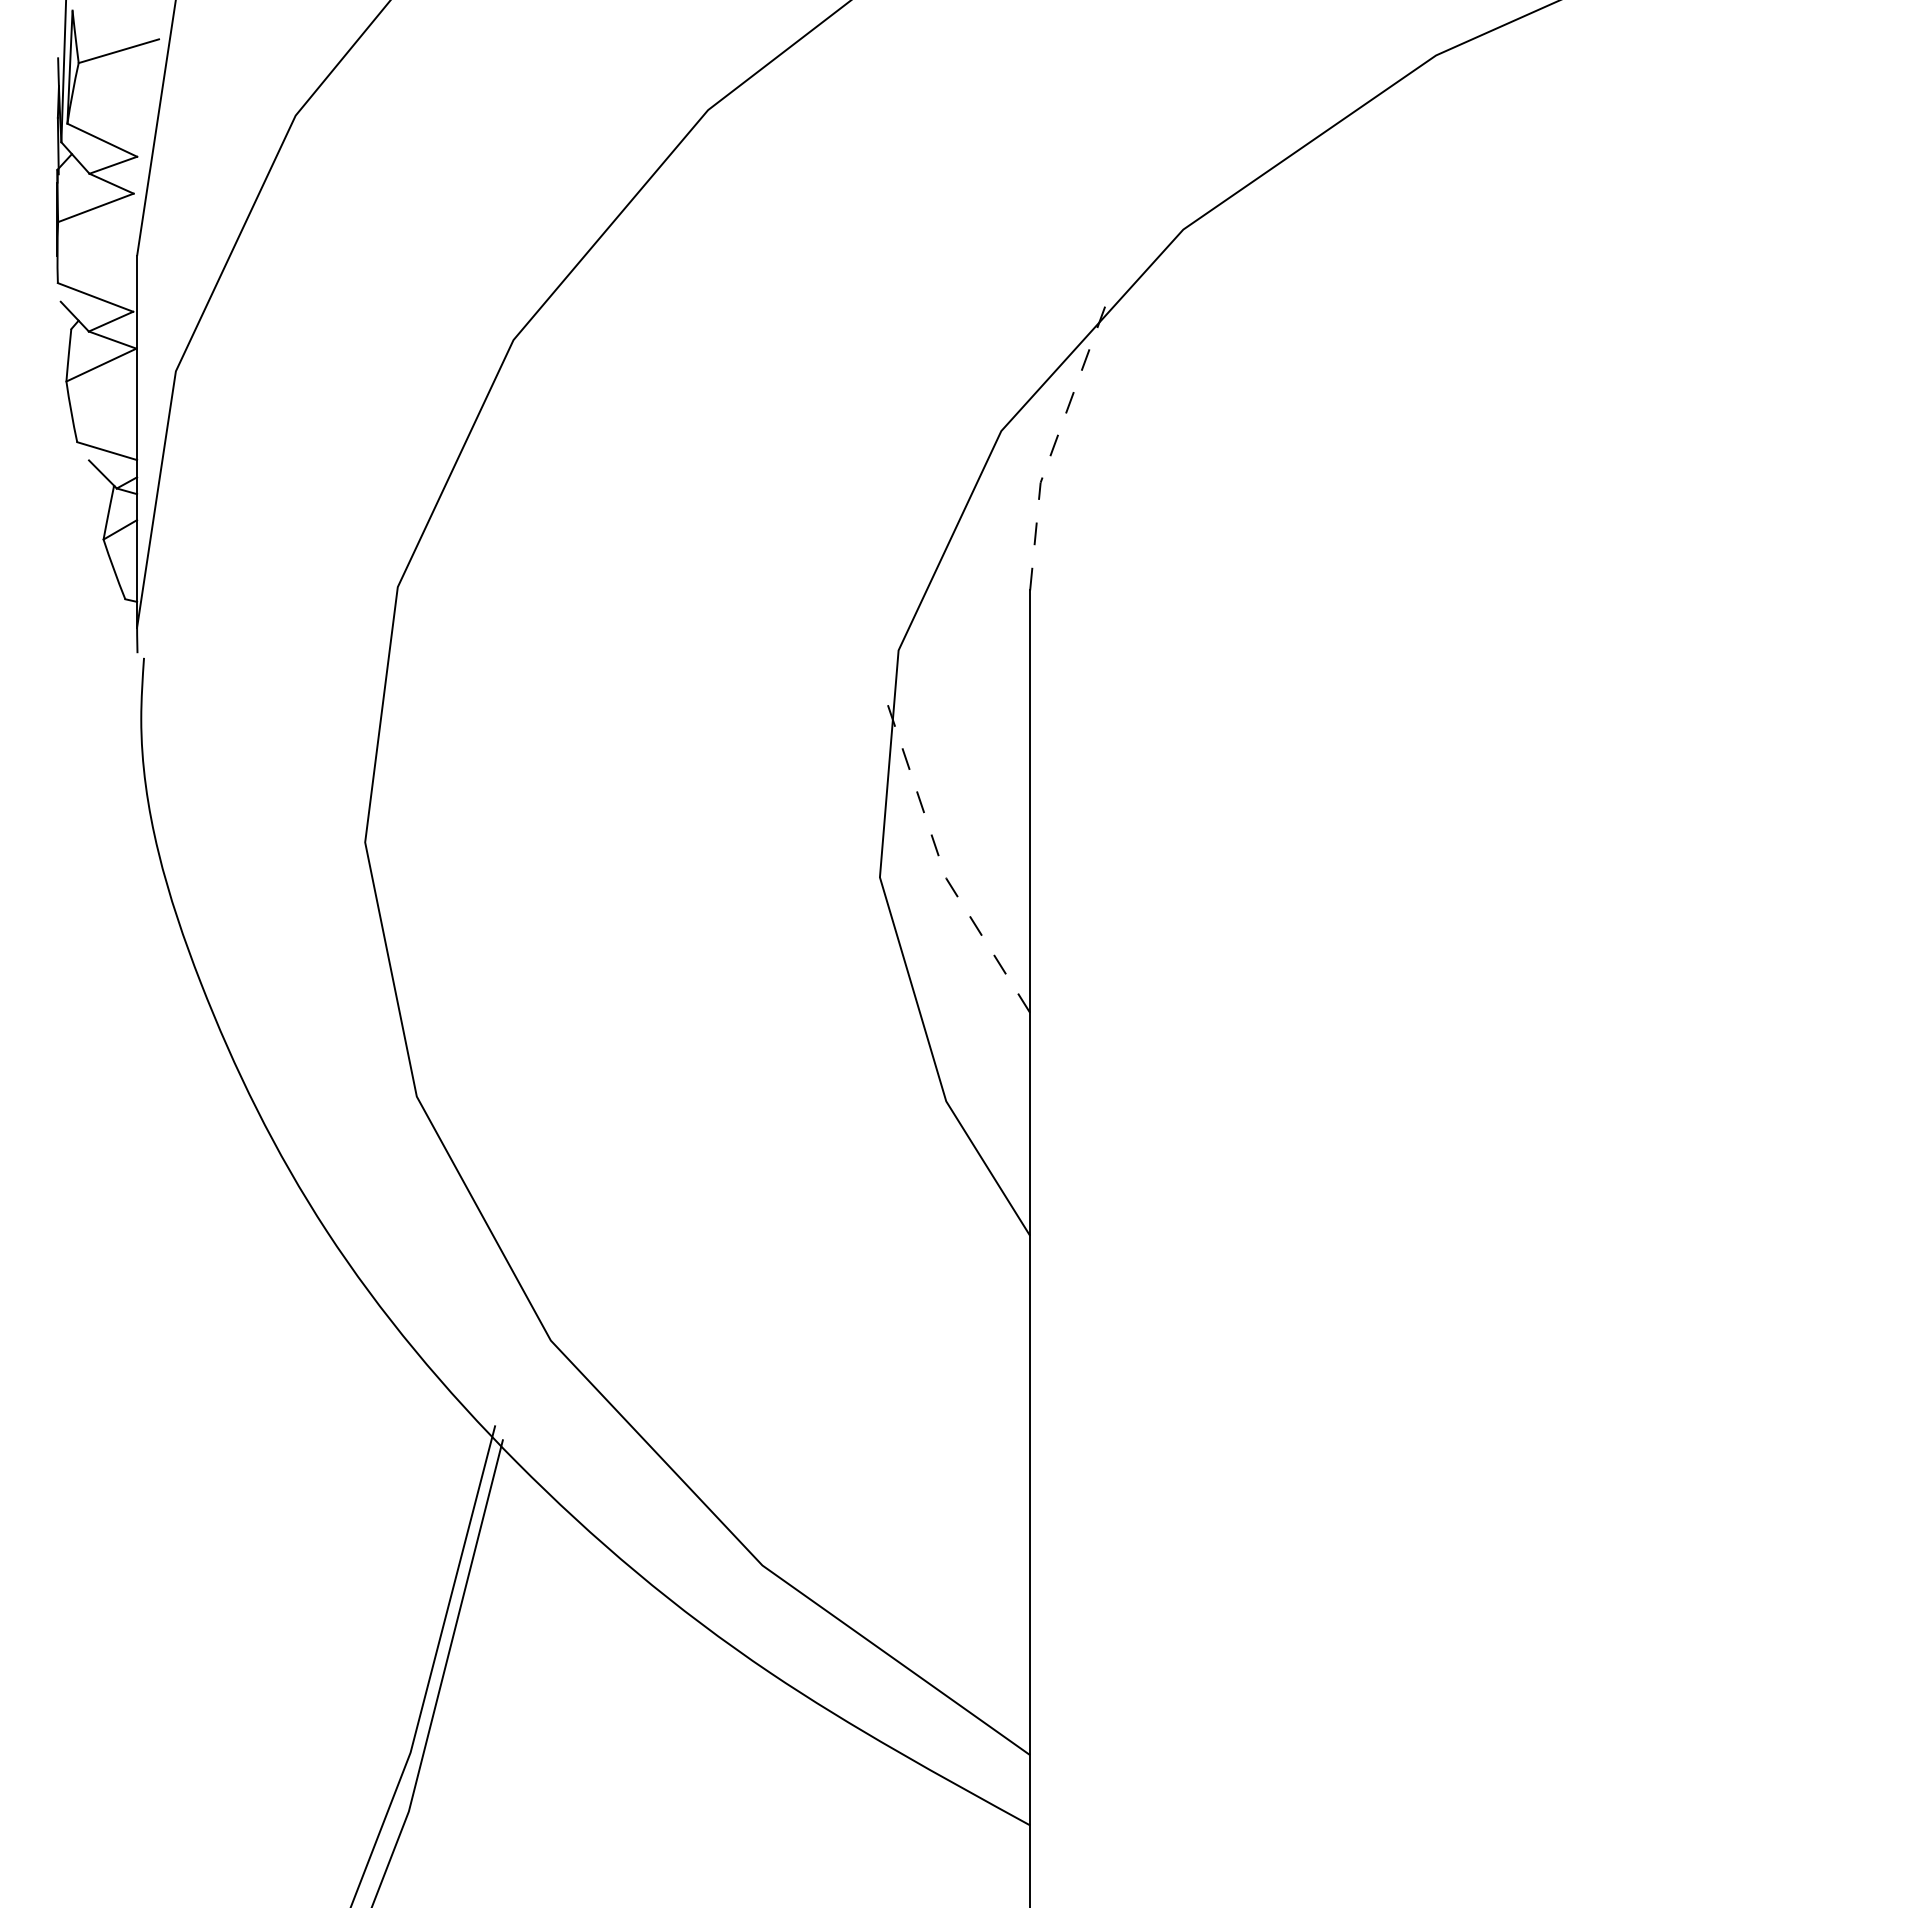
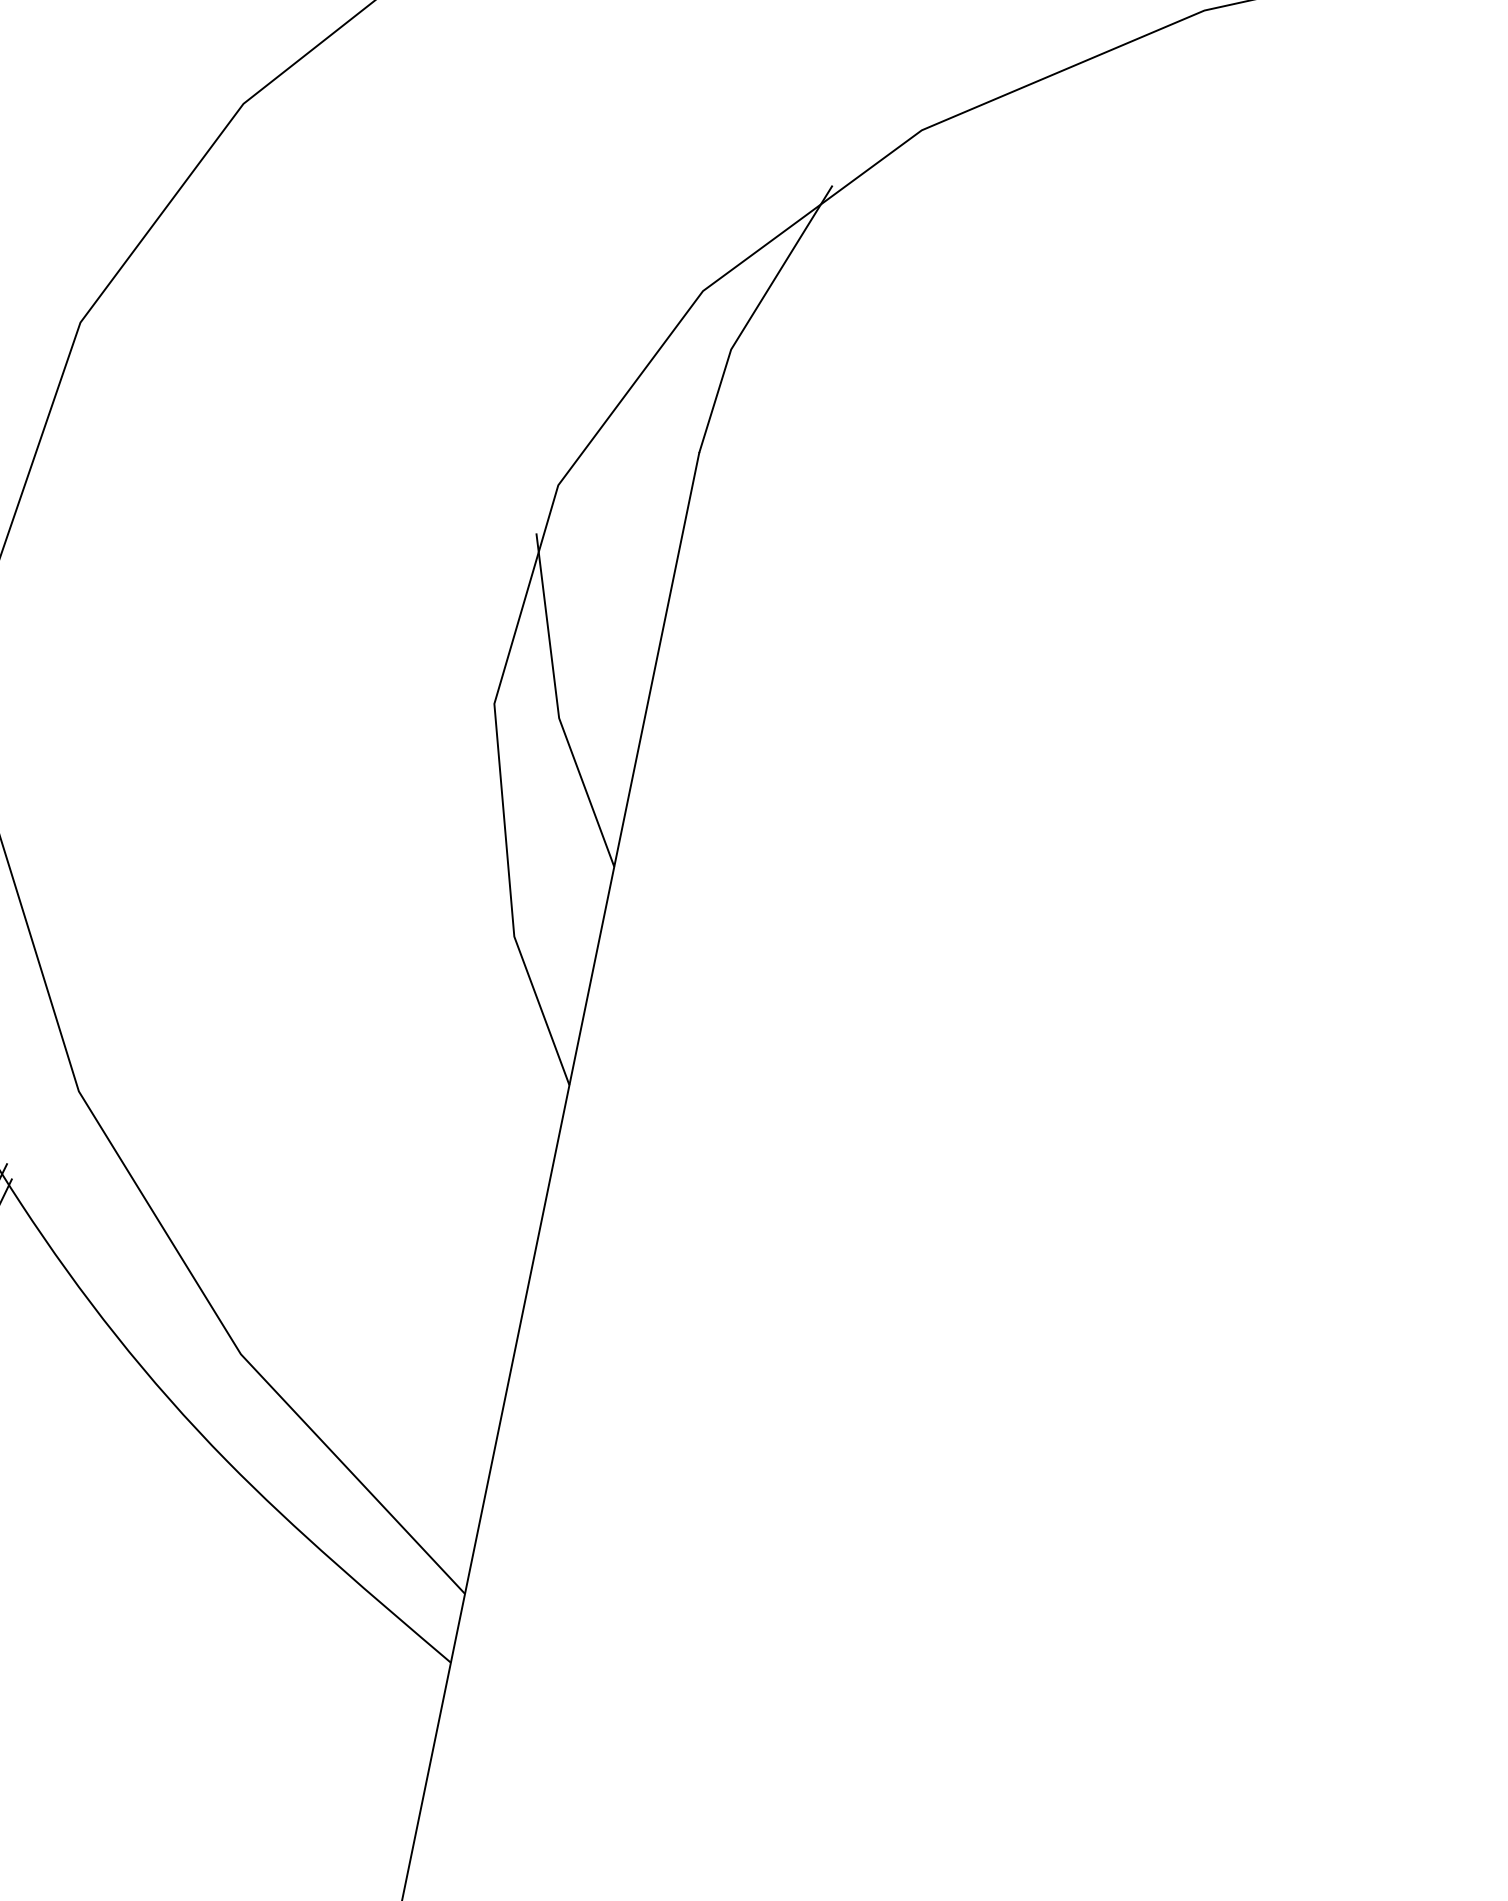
line: (1055, 443) -> (753, 314), dashed -> solid
line: (941, 865) -> (557, 704), dashed -> solid

